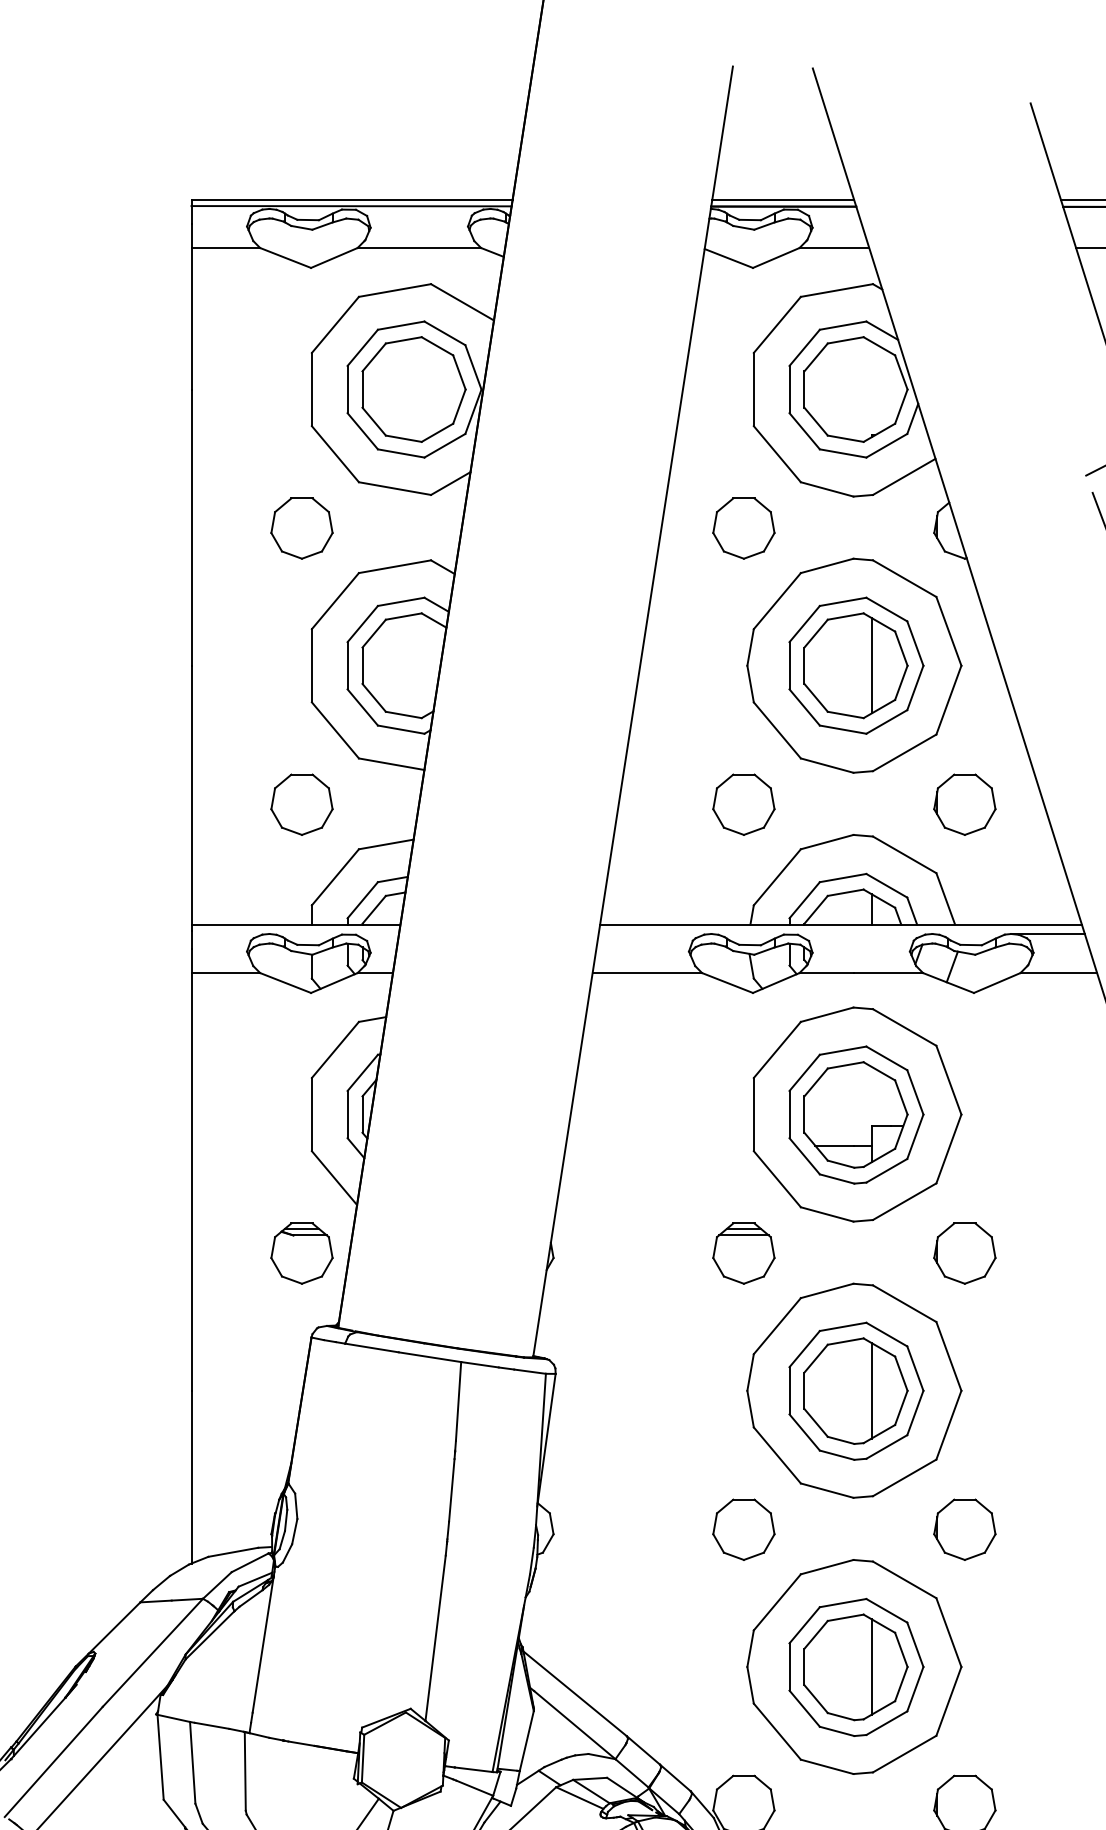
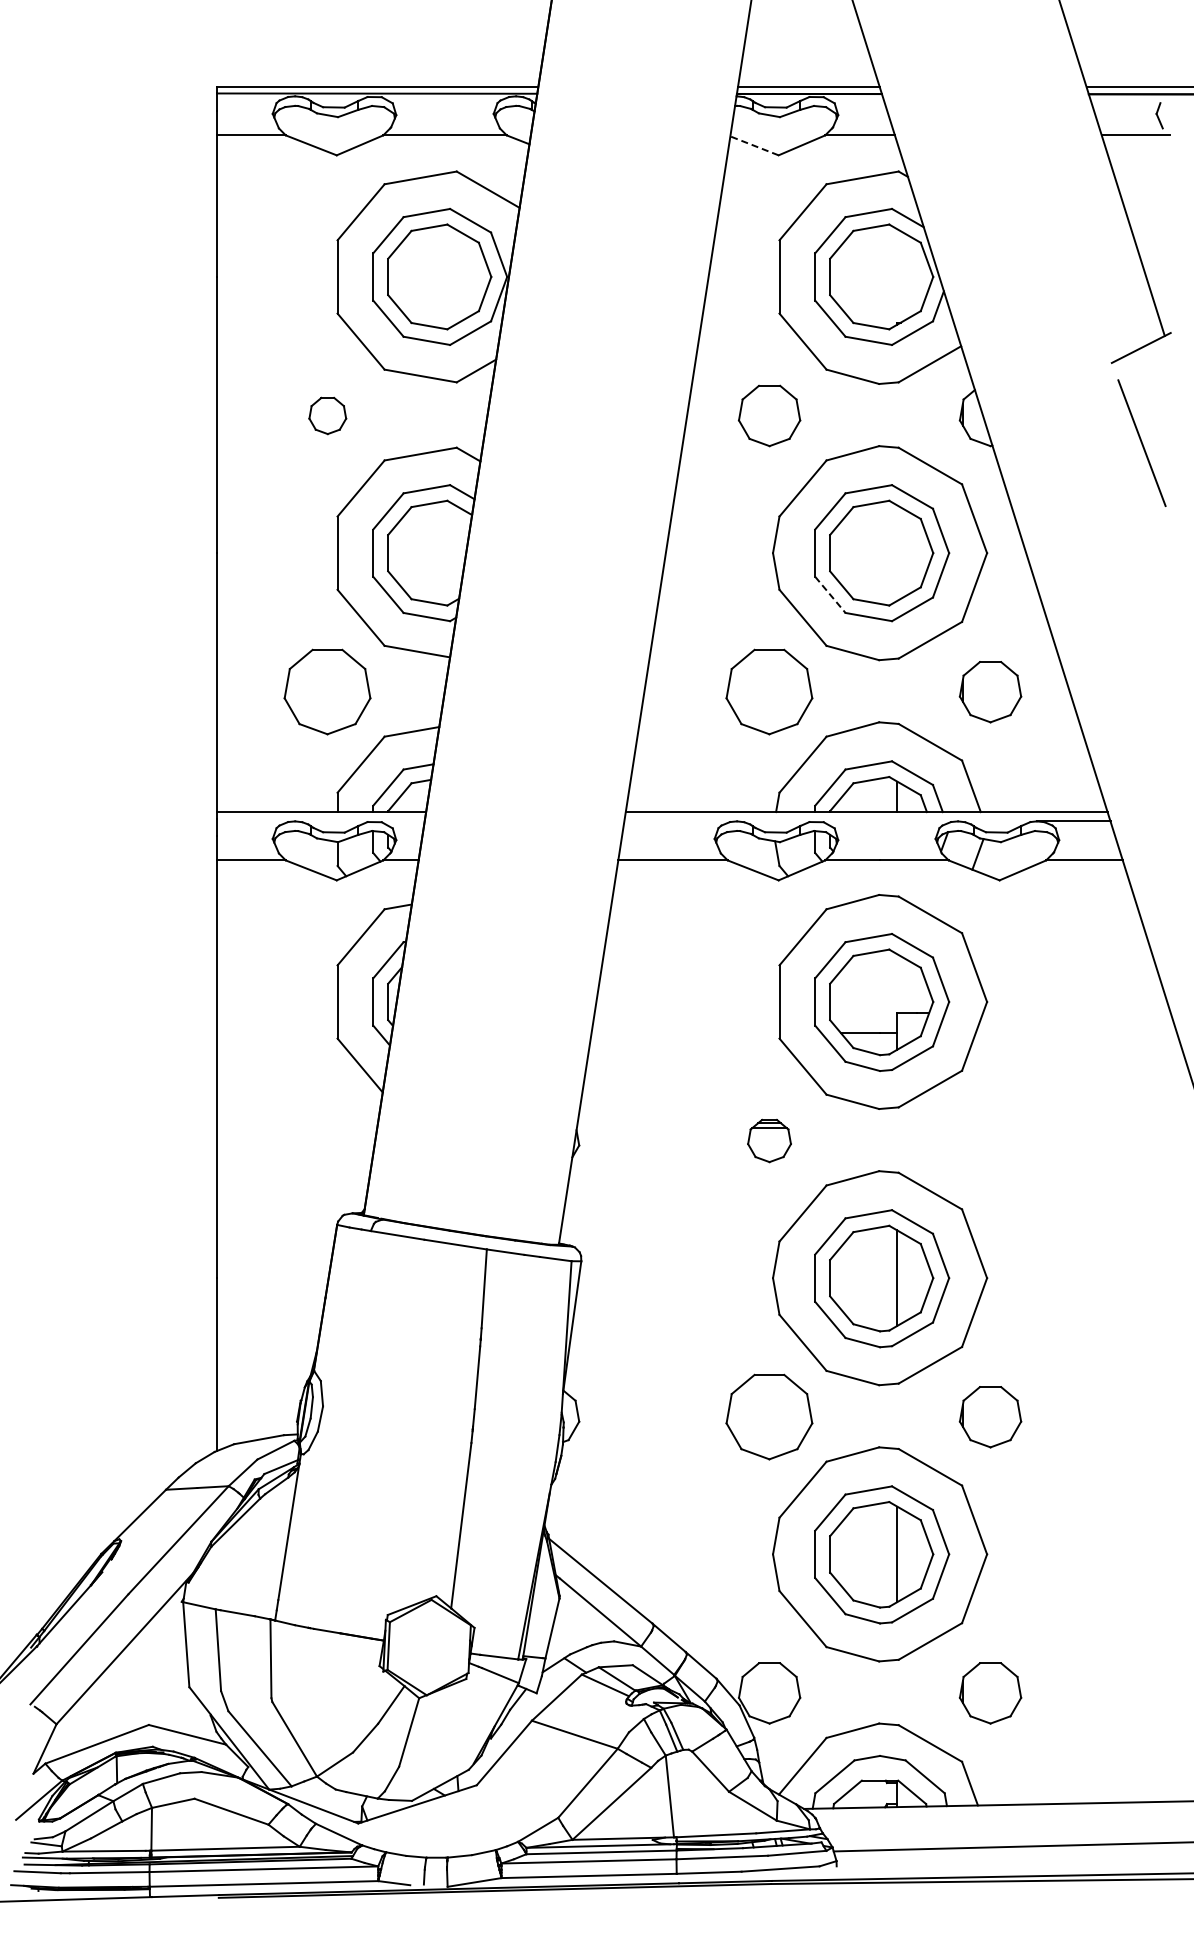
line: (728, 258) -> (754, 145), solid -> dashed
part: (301, 528) -> (327, 415), size x0.6
line: (871, 665) -> (897, 552), removed
line: (804, 707) -> (830, 594), solid -> dashed
part: (301, 805) -> (327, 692), size x1.4
part: (743, 805) -> (769, 692), size x1.4
part: (301, 1253) -> (327, 1140), removed
part: (743, 1253) -> (769, 1140), size x0.7
part: (964, 1253) -> (990, 1140), removed
part: (743, 1530) -> (769, 1417), size x1.4

